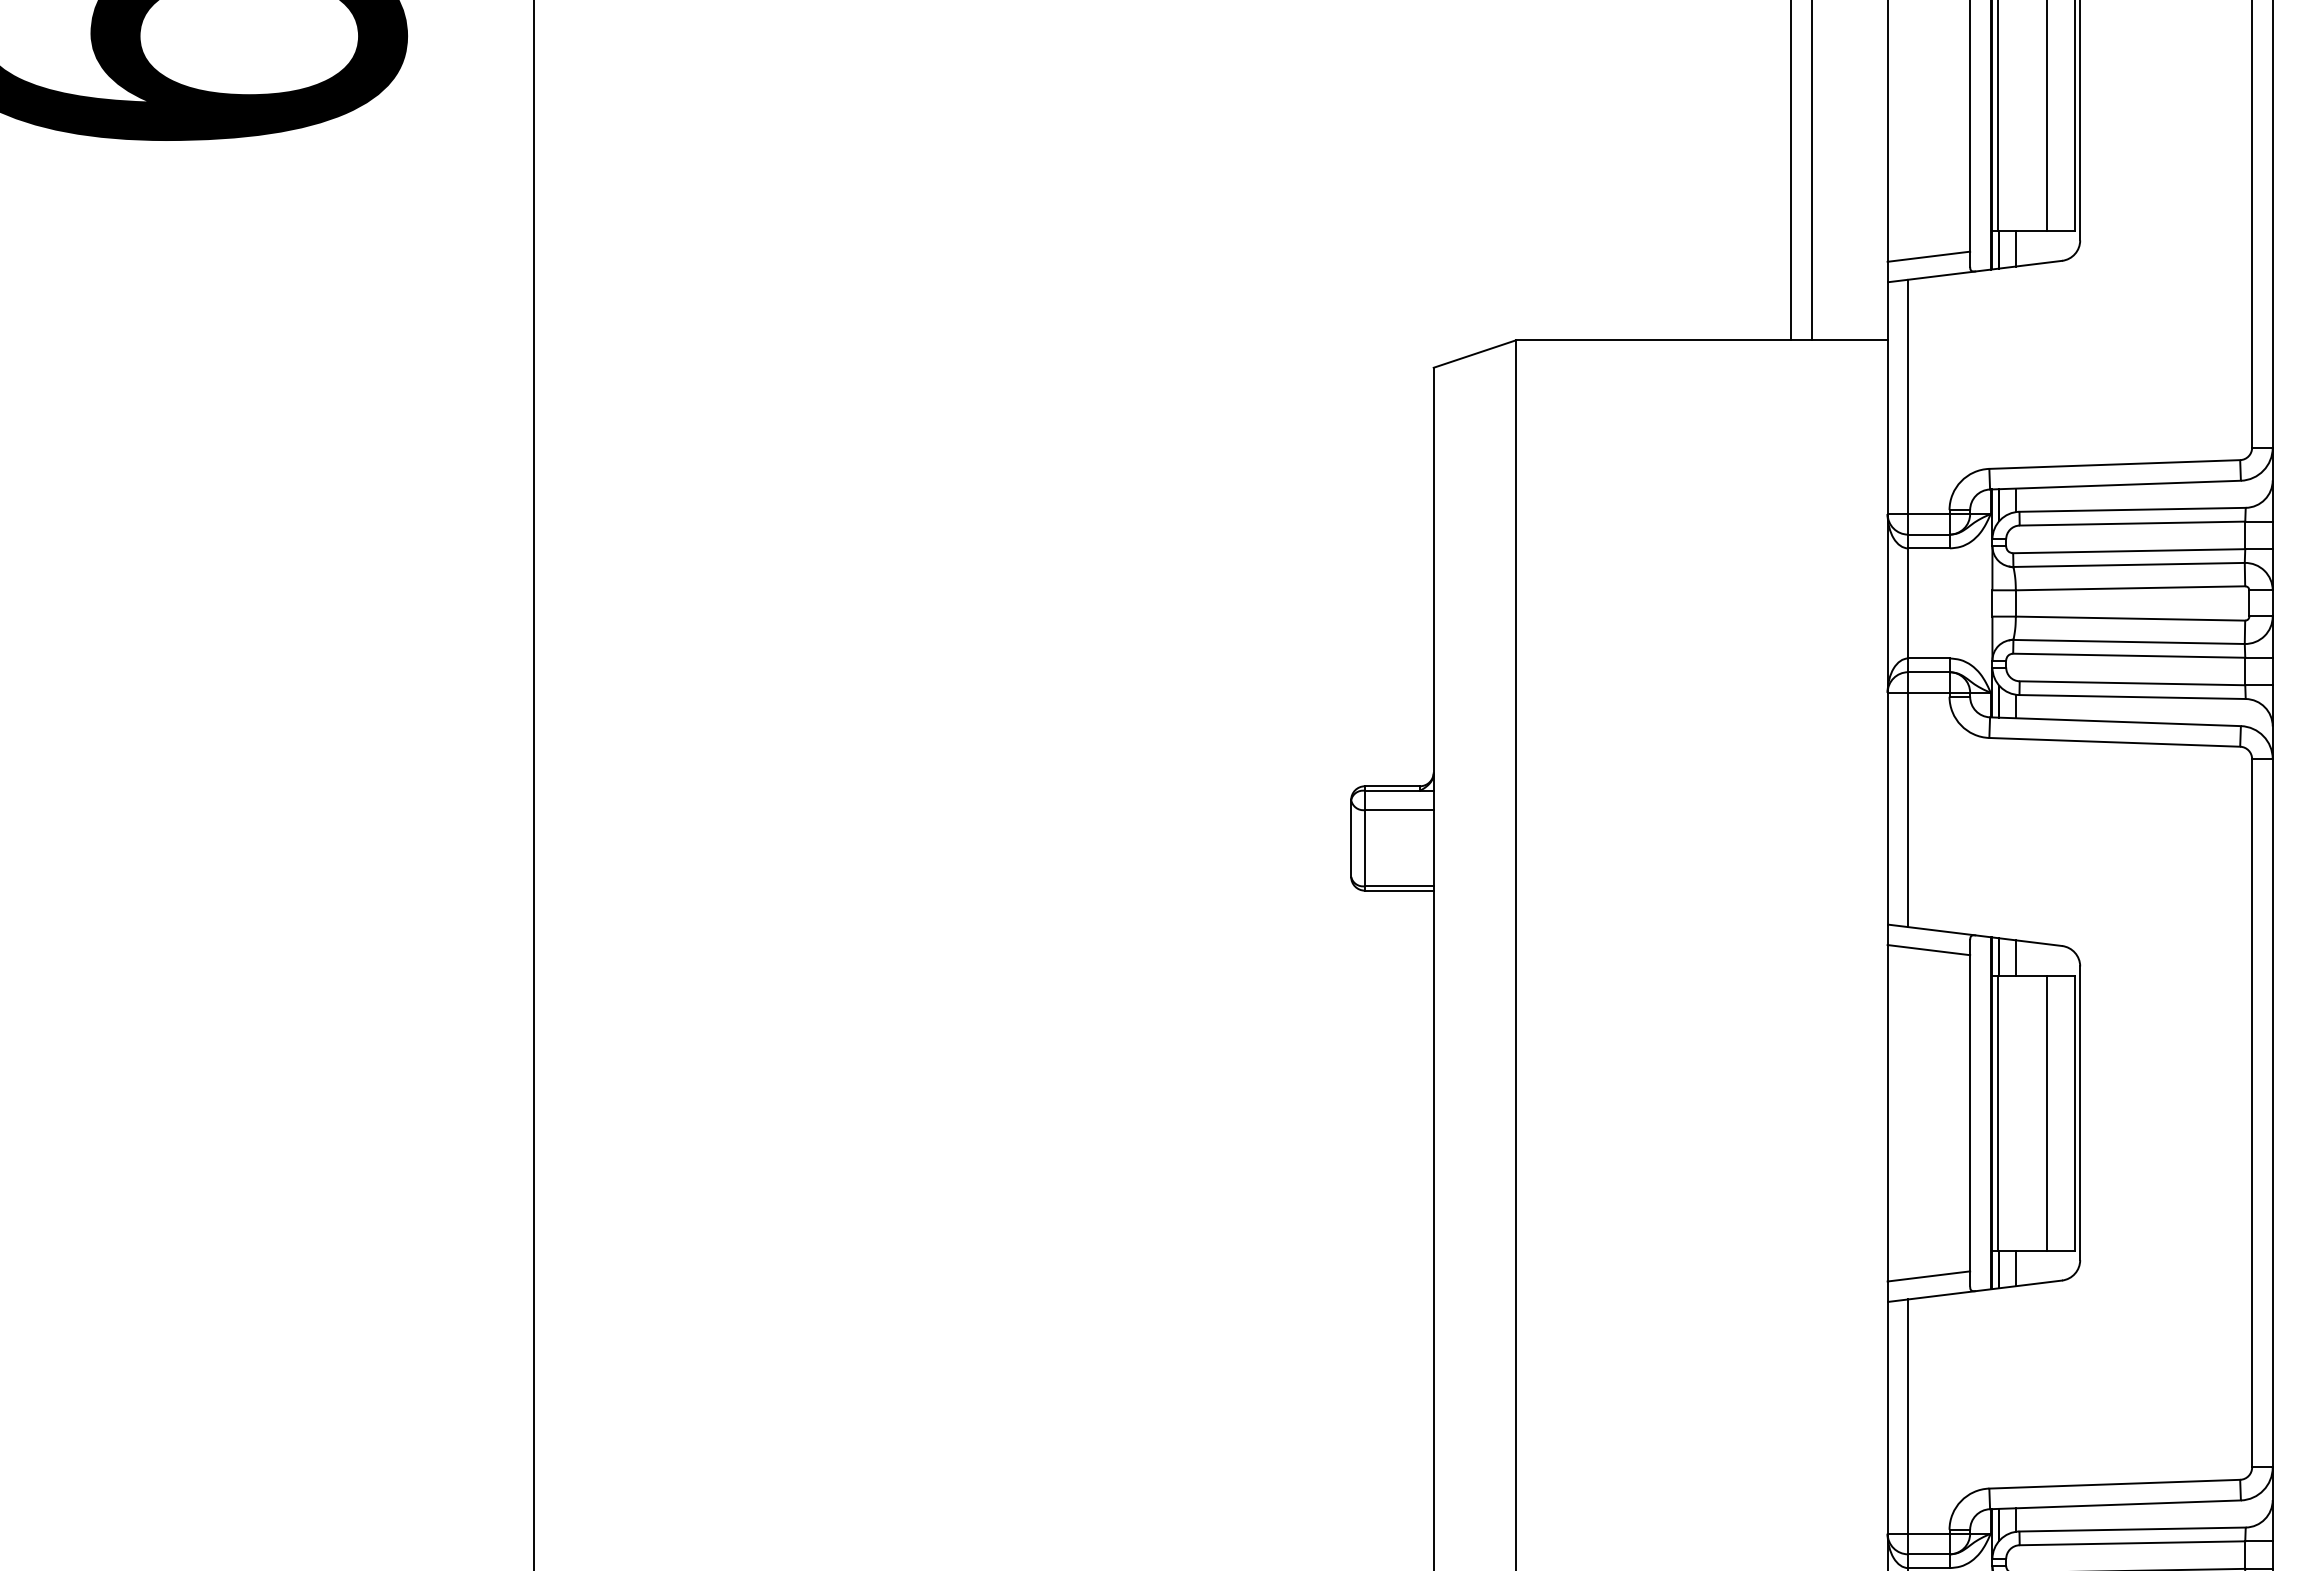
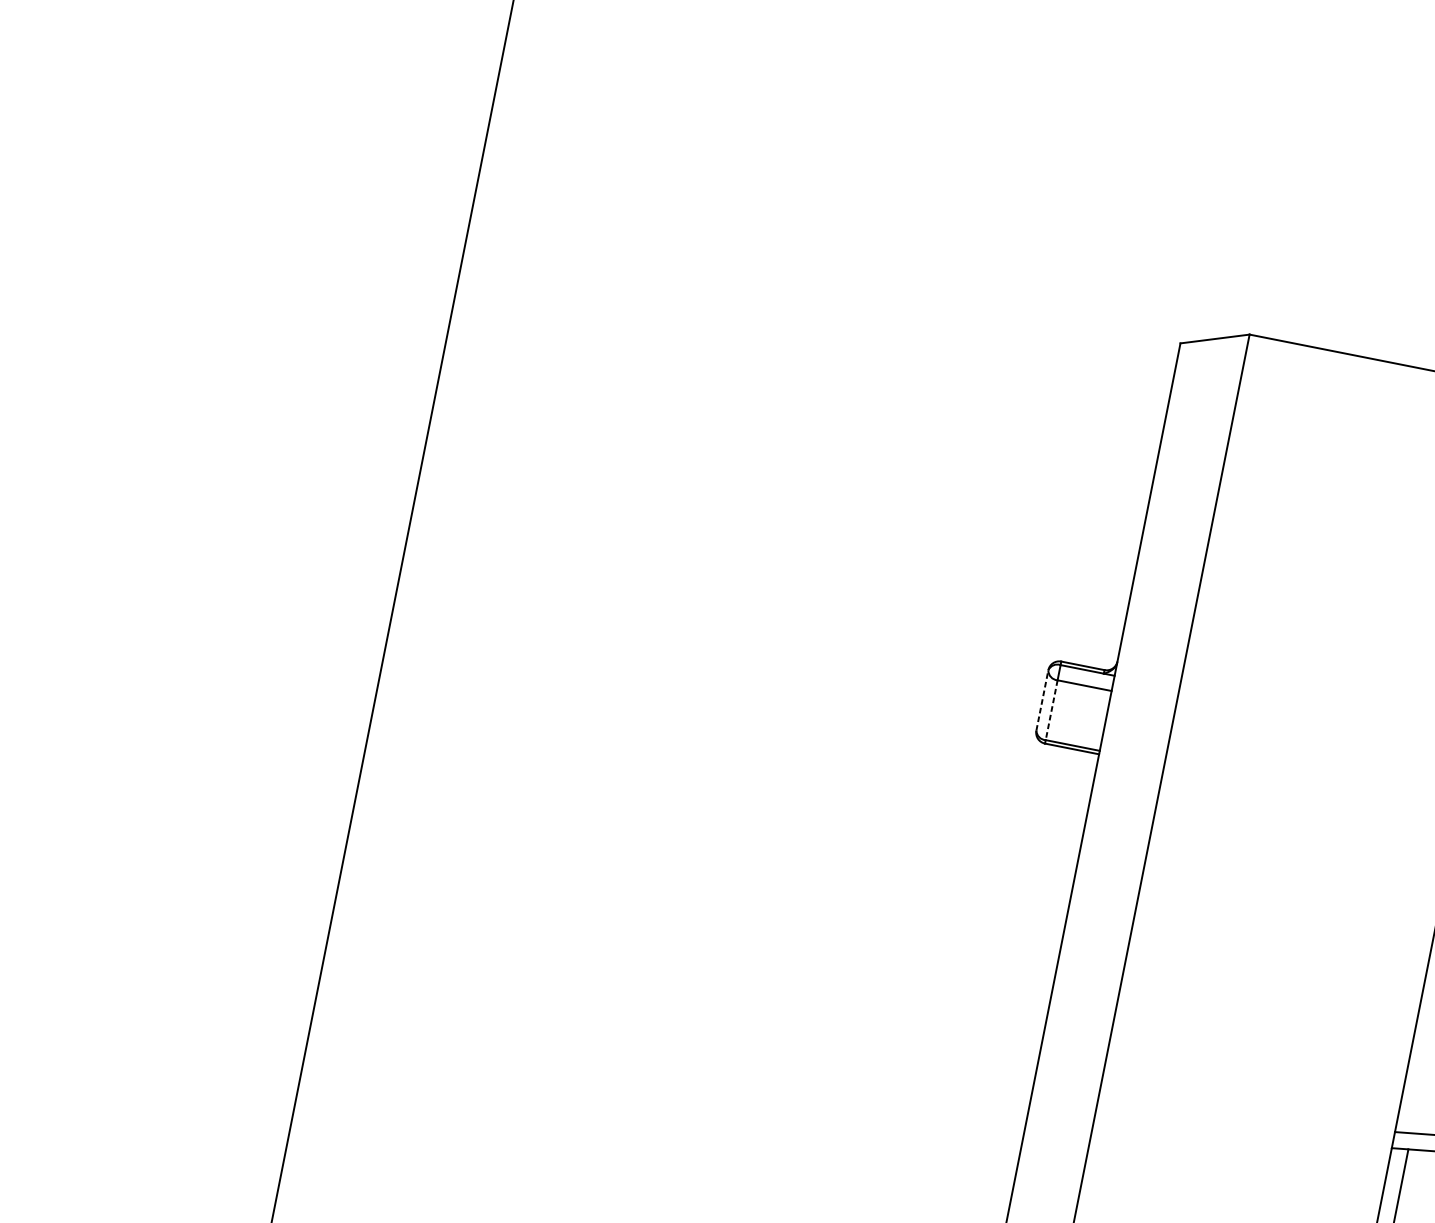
line: (1351, 837) -> (1042, 699), solid -> dashed
line: (1364, 848) -> (1051, 710), solid -> dashed

